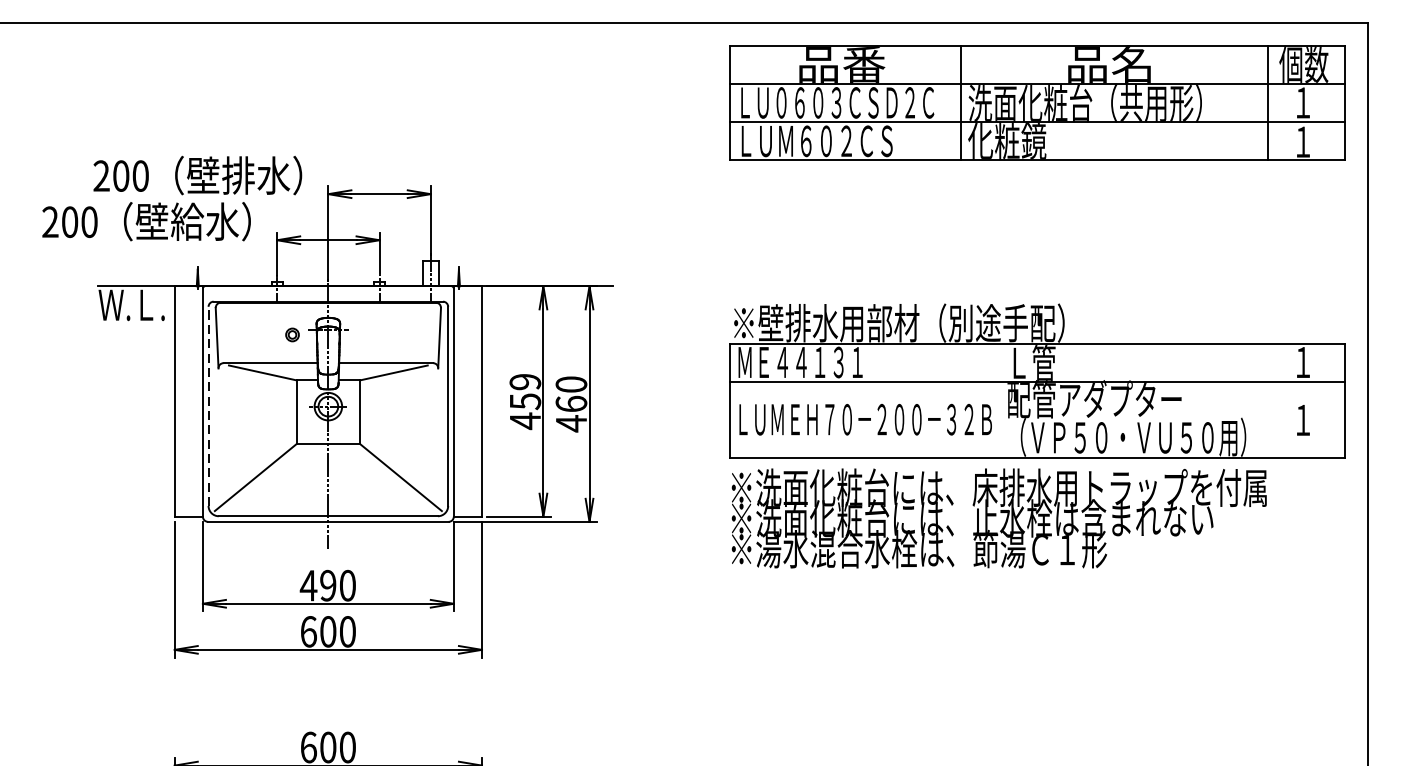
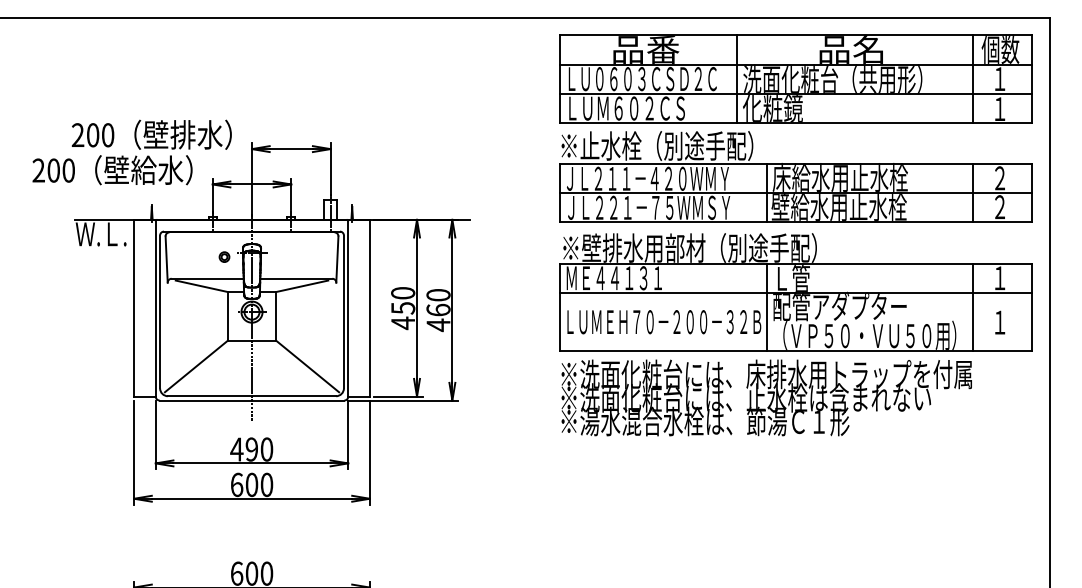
part: (1036, 229) -> (795, 176), added
text: (525, 382) -> (403, 293), 459 -> 450
line: (998, 400) -> (766, 307), added
line: (1267, 400) -> (972, 307), added
line: (209, 405) -> (160, 311), dashed -> solid

